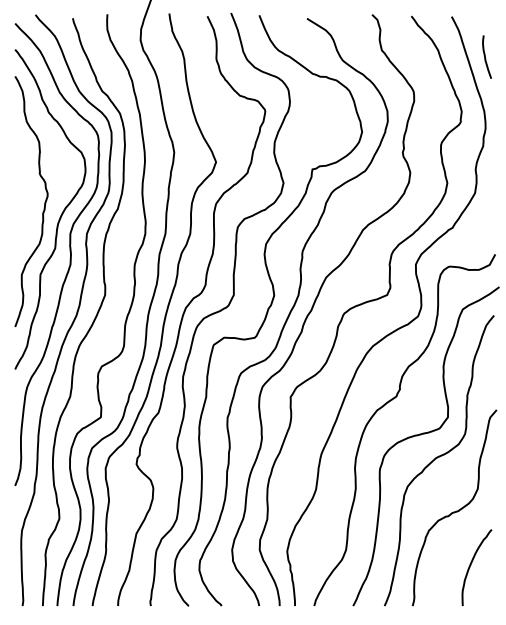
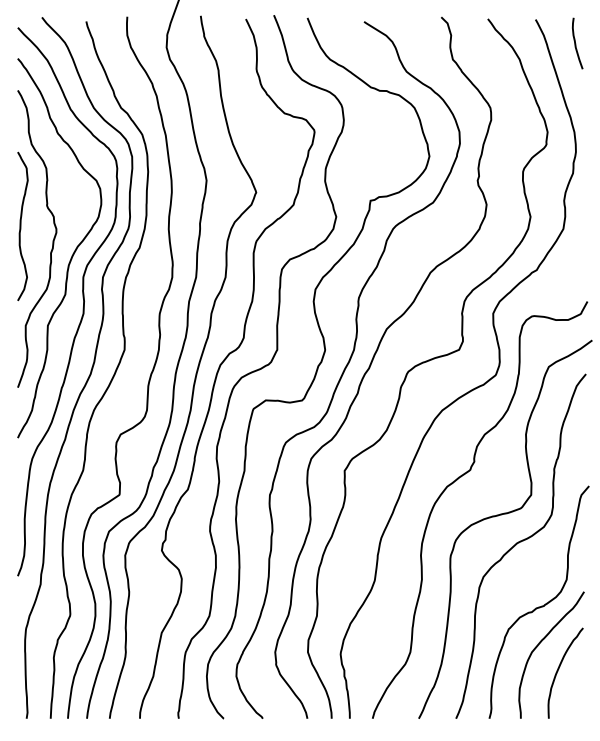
curve: (486, 57) -> (576, 43), moved
curve: (18, 191) -> (21, 226), added
curve: (454, 545) -> (538, 646), added

